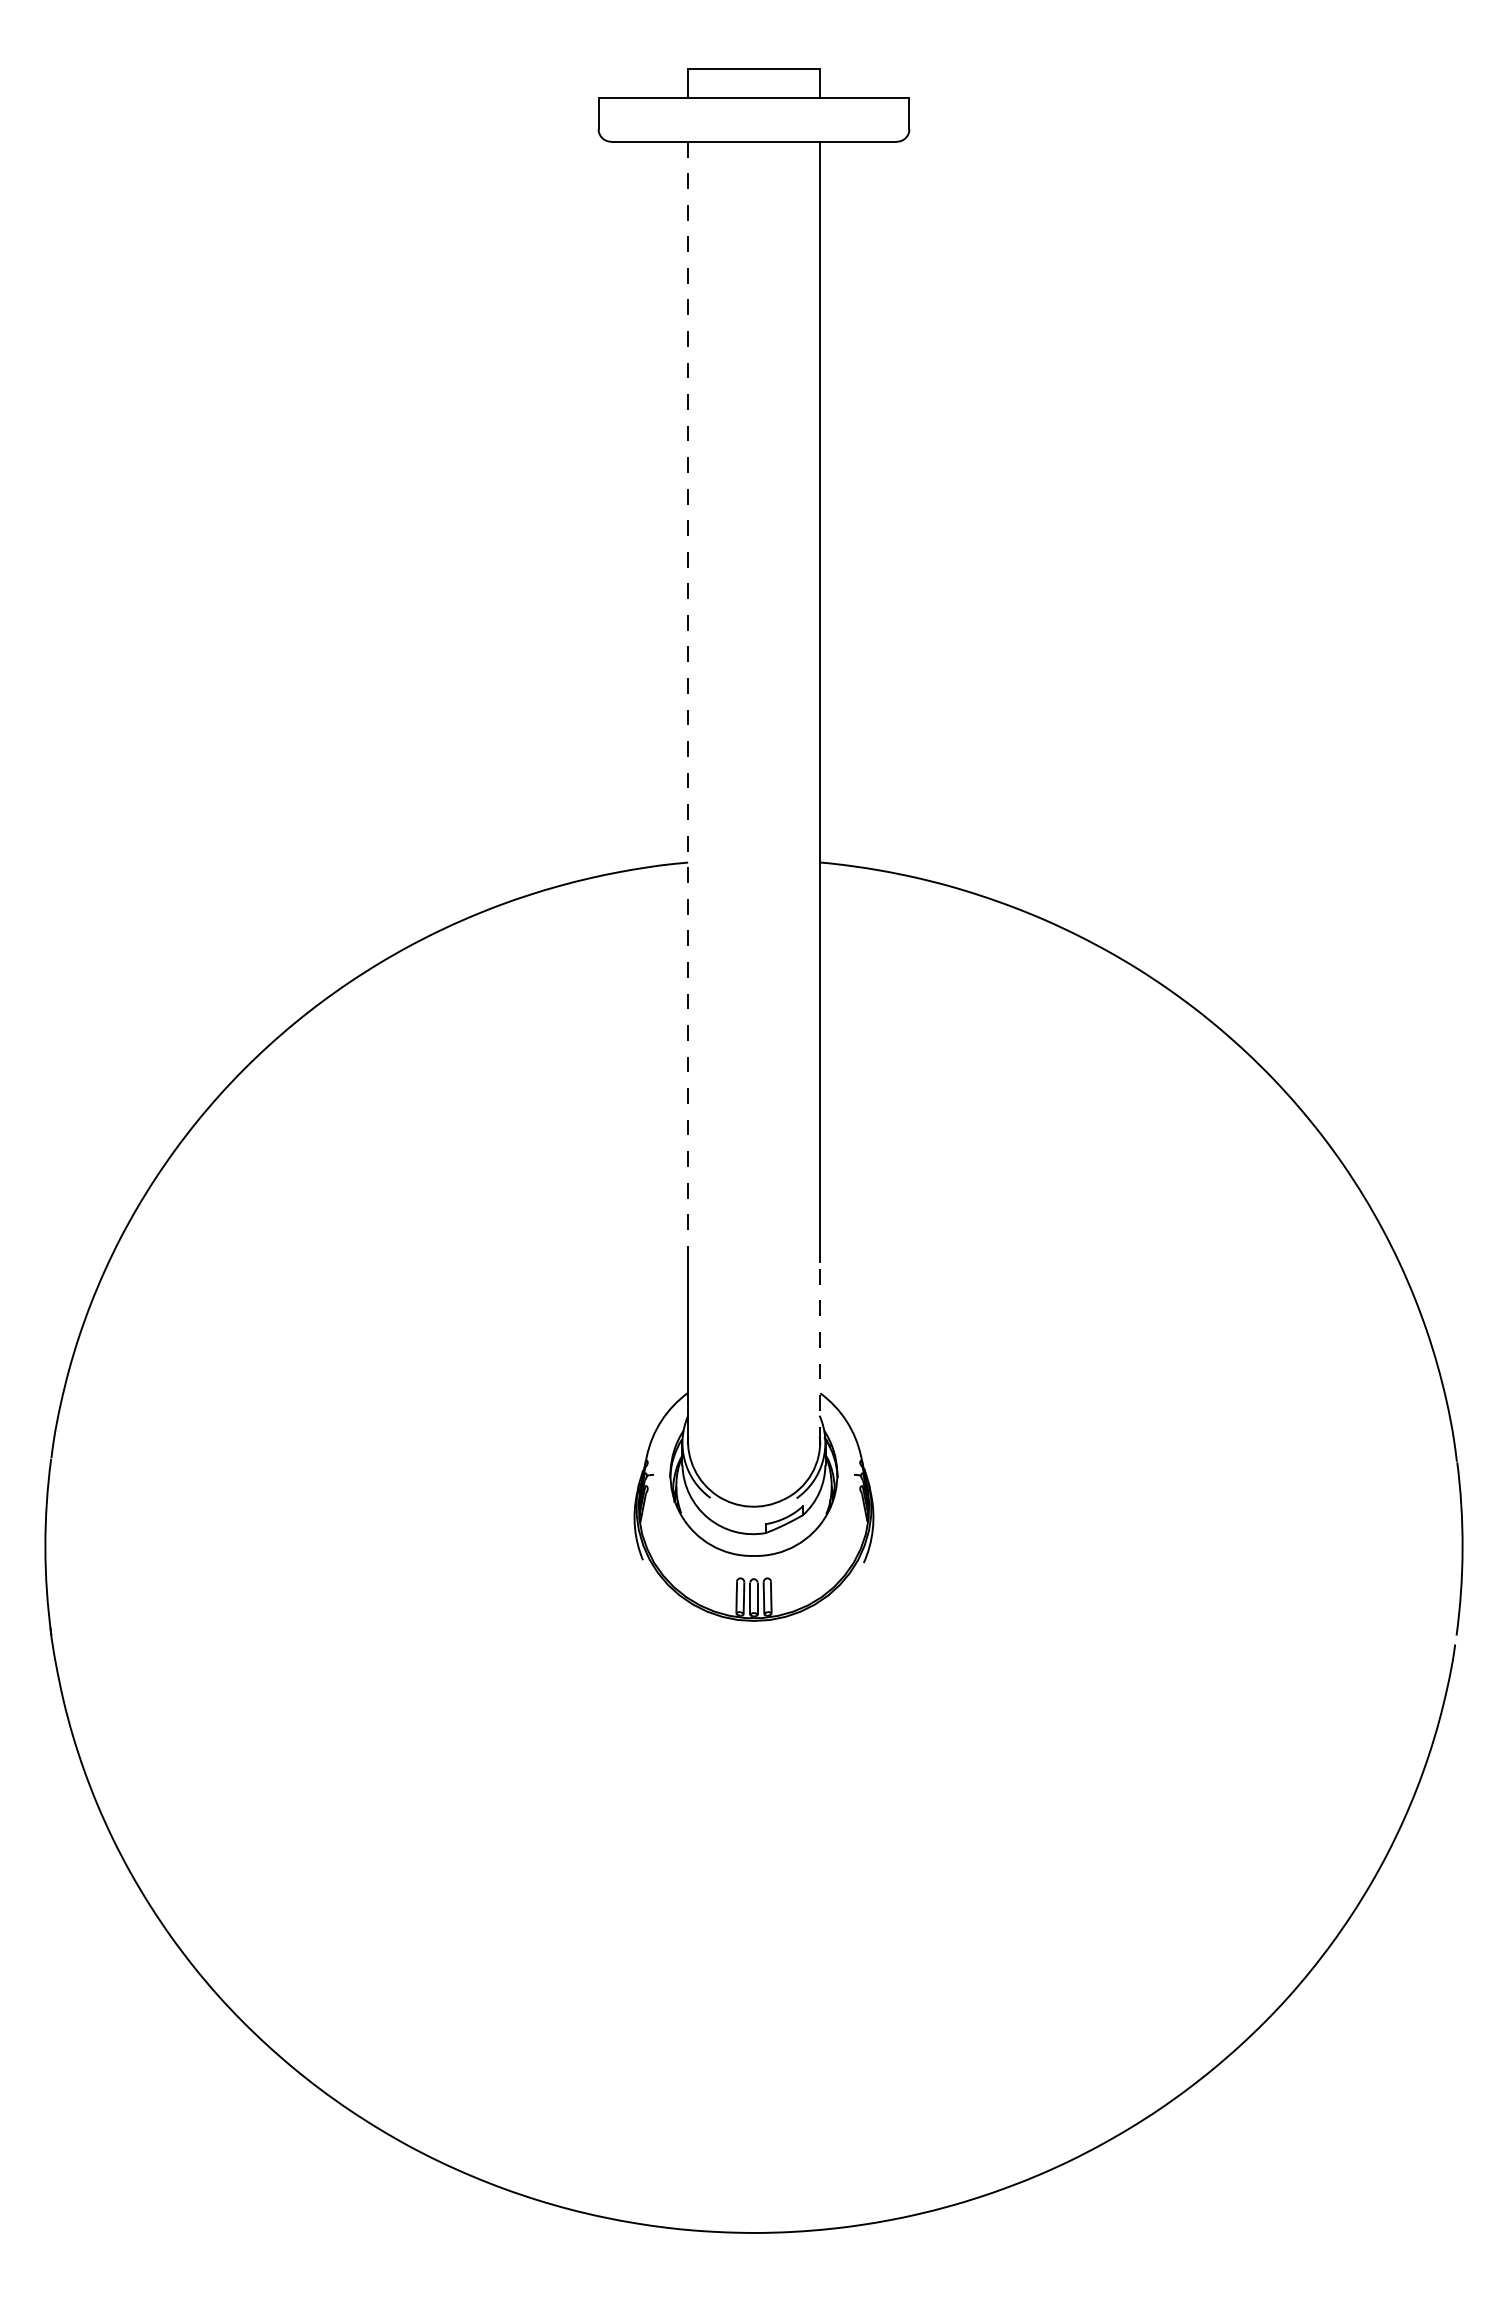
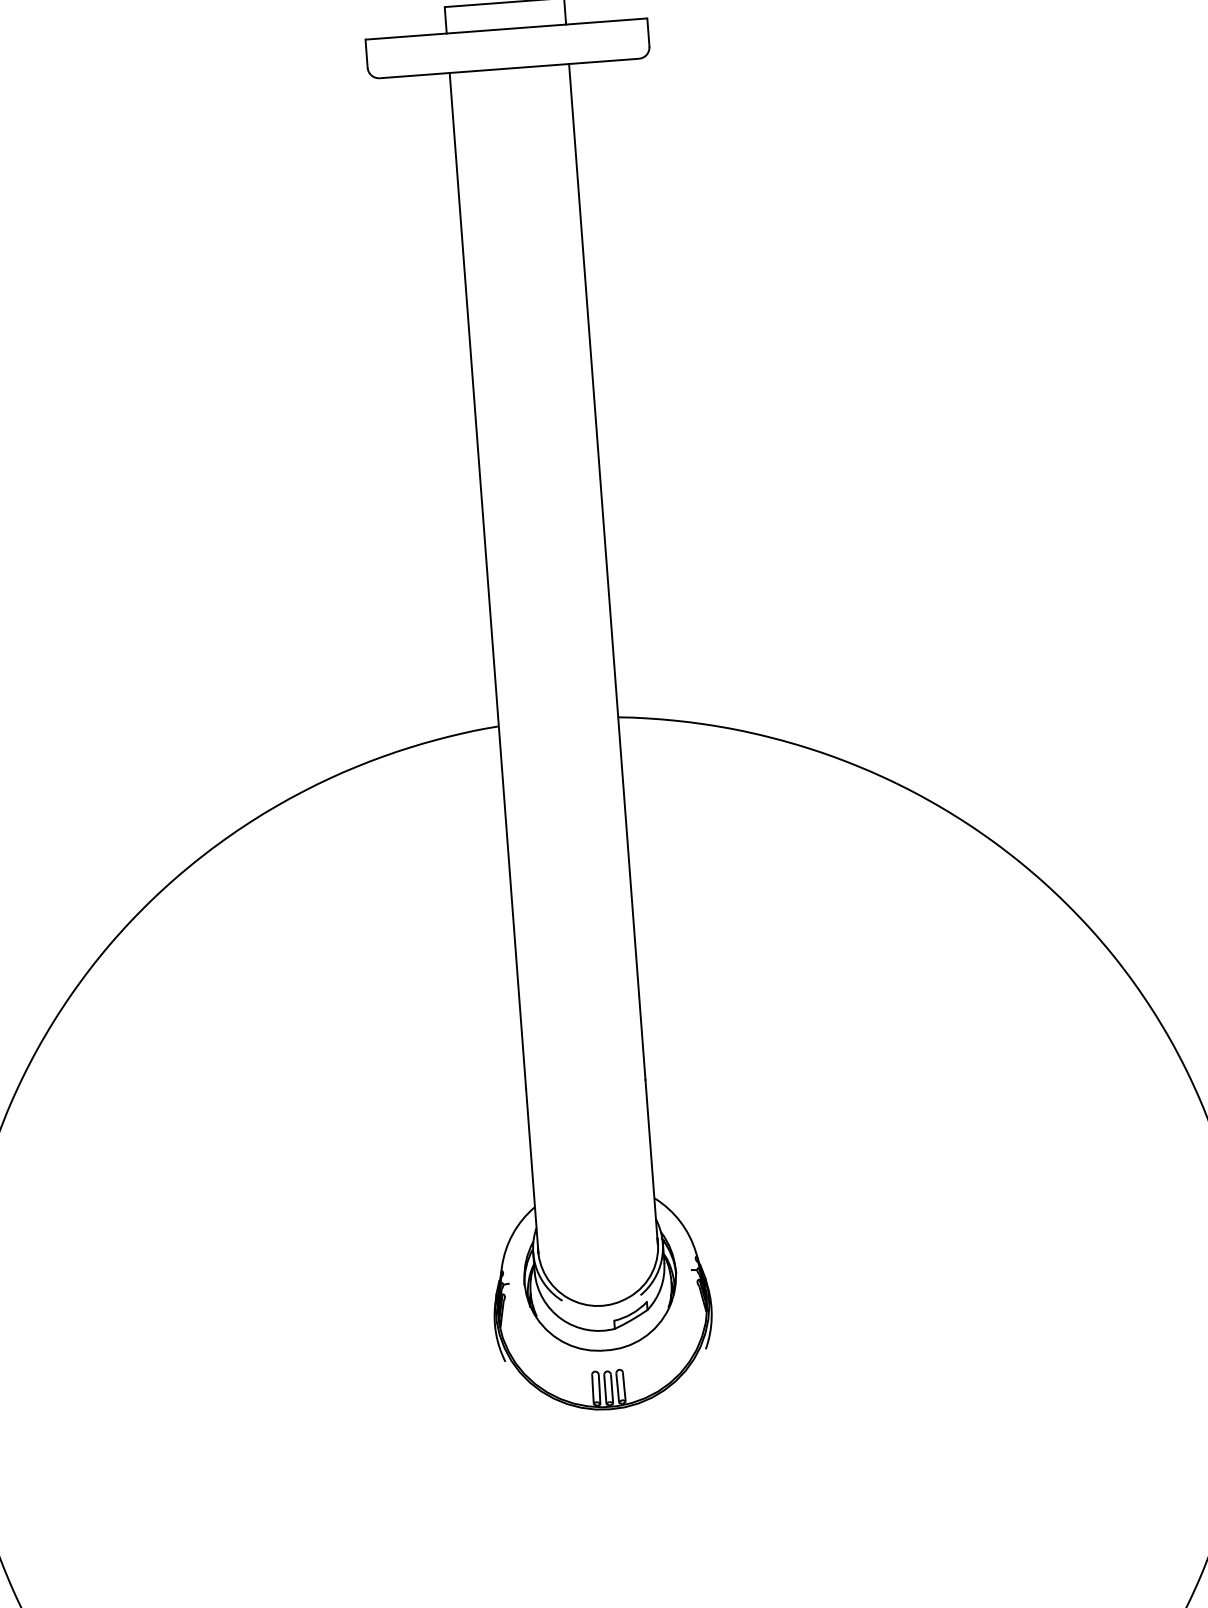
line: (688, 702) -> (488, 581), dashed -> solid
line: (819, 1352) -> (651, 1161), dashed -> solid

